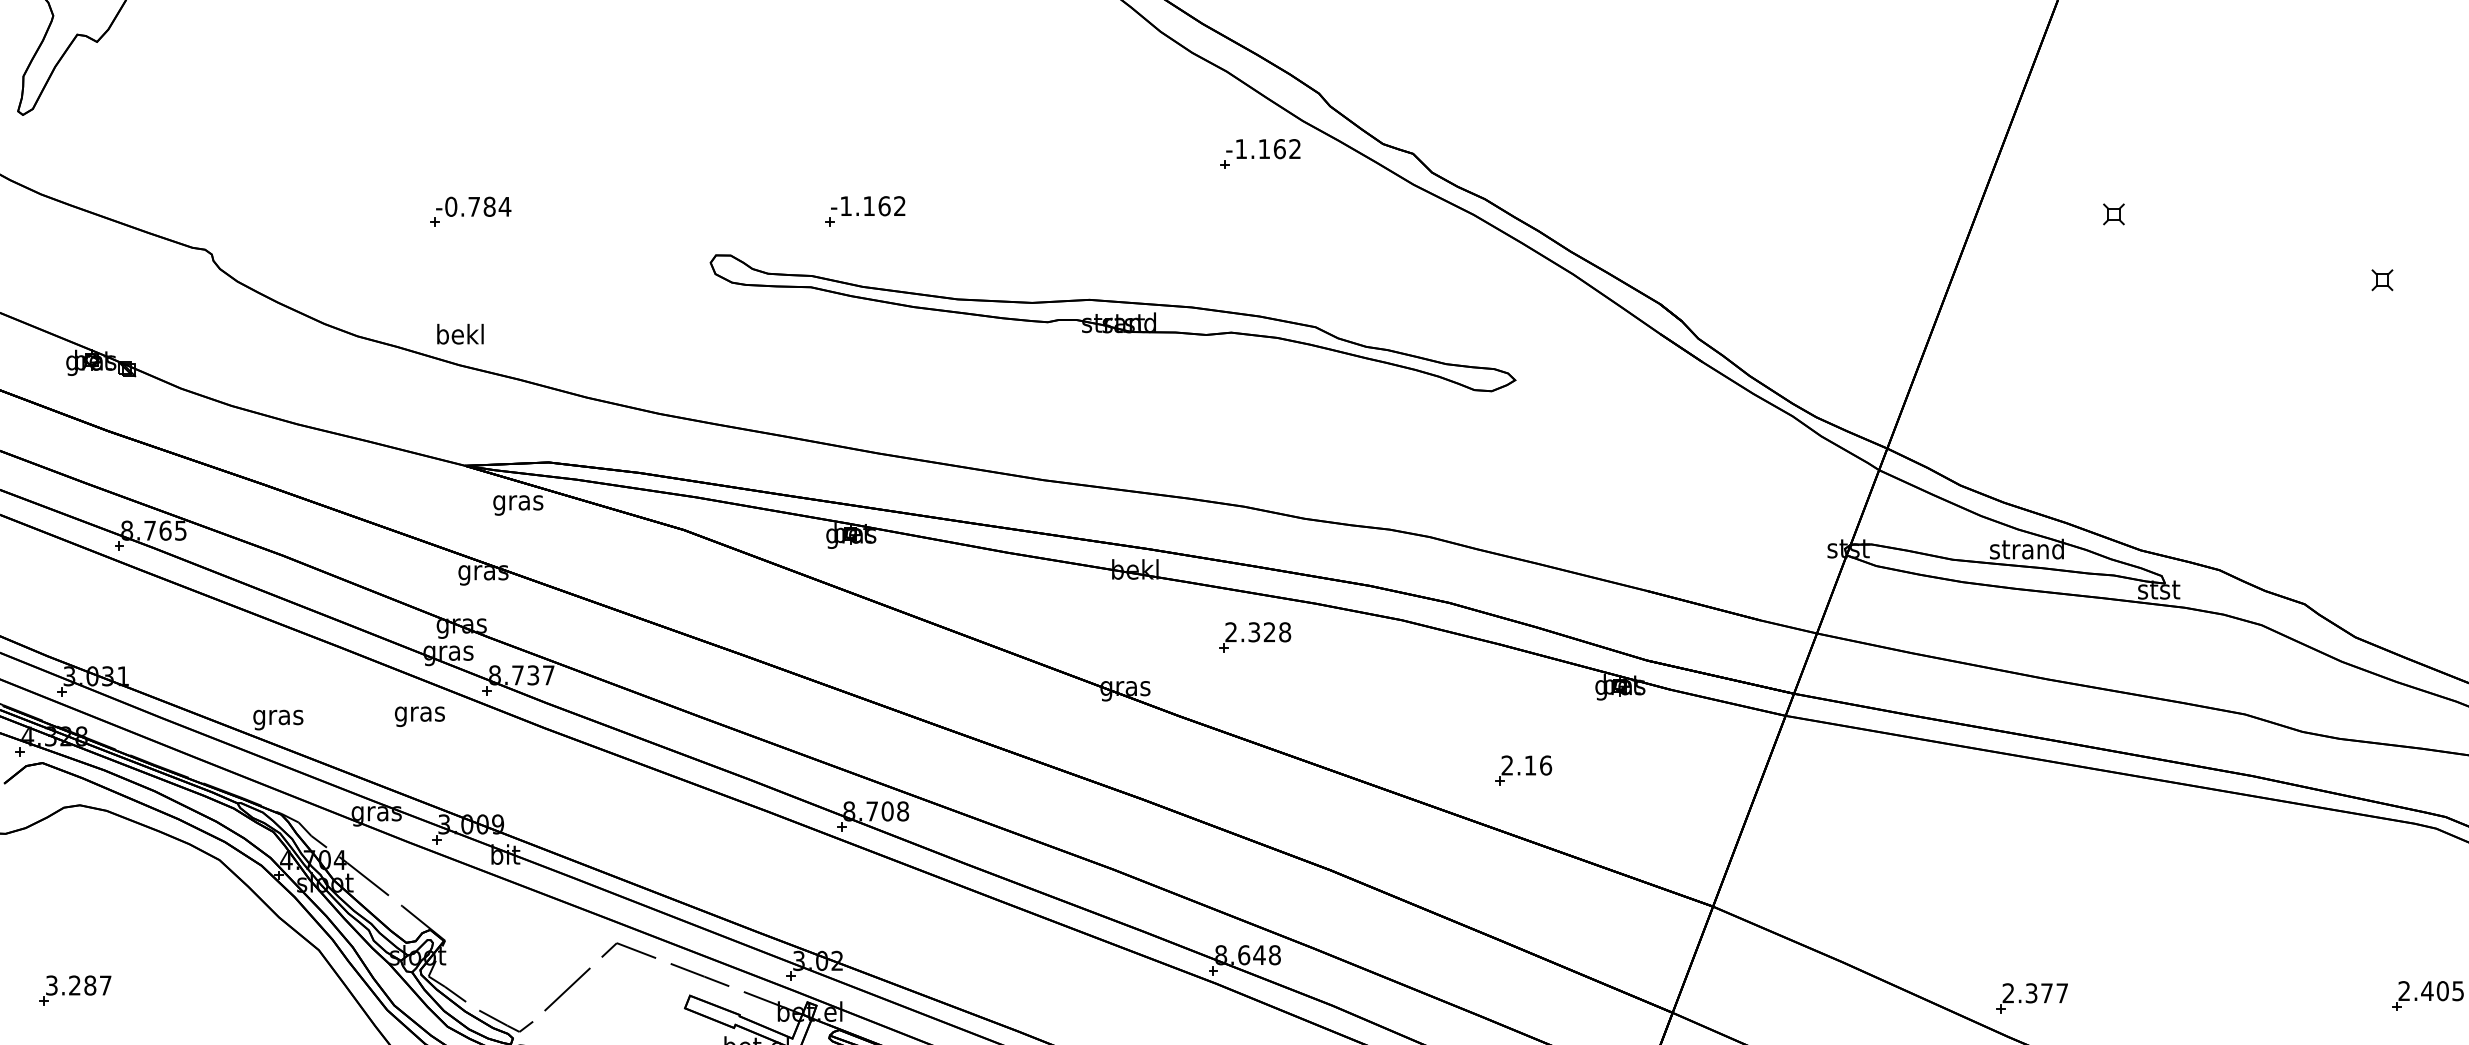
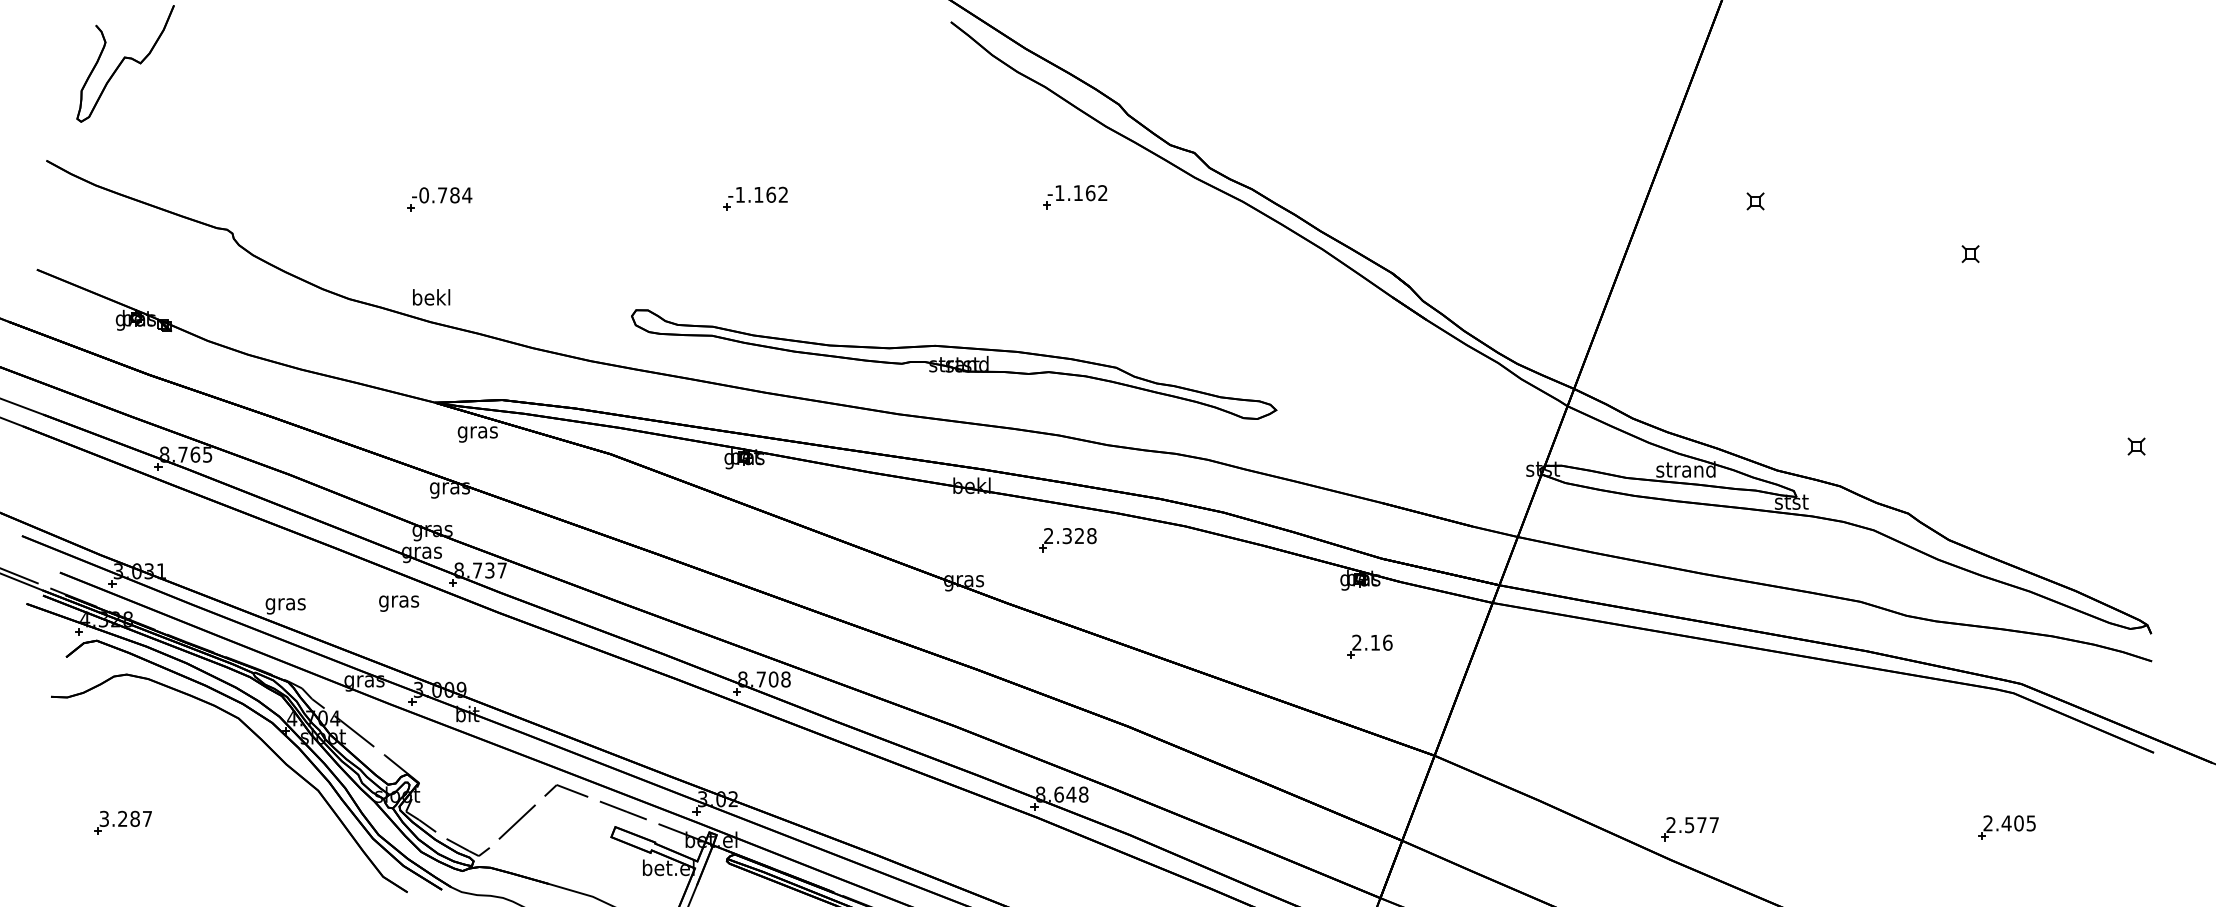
part: (1260, 154) -> (1075, 197), moved
part: (1113, 323) -> (954, 364), moved
part: (1523, 770) -> (1369, 646), moved
text: (2031, 992) -> (1689, 824), 2.377 -> 2.577

